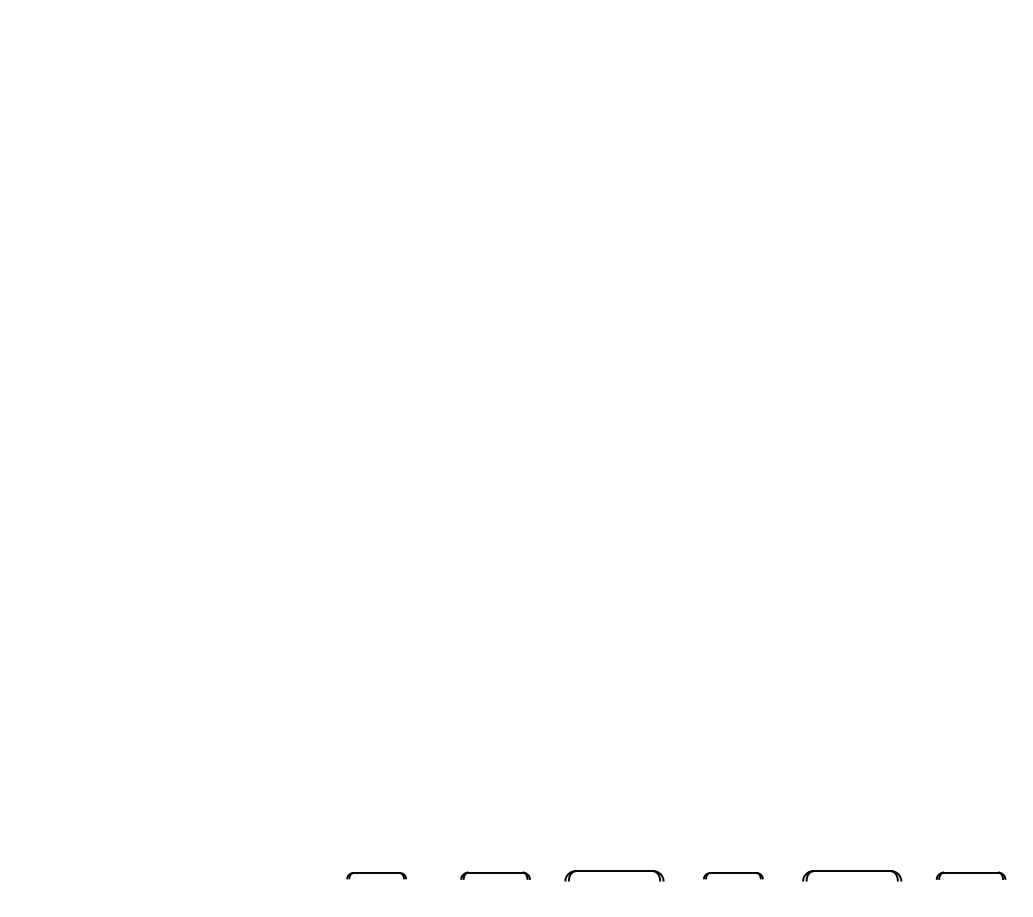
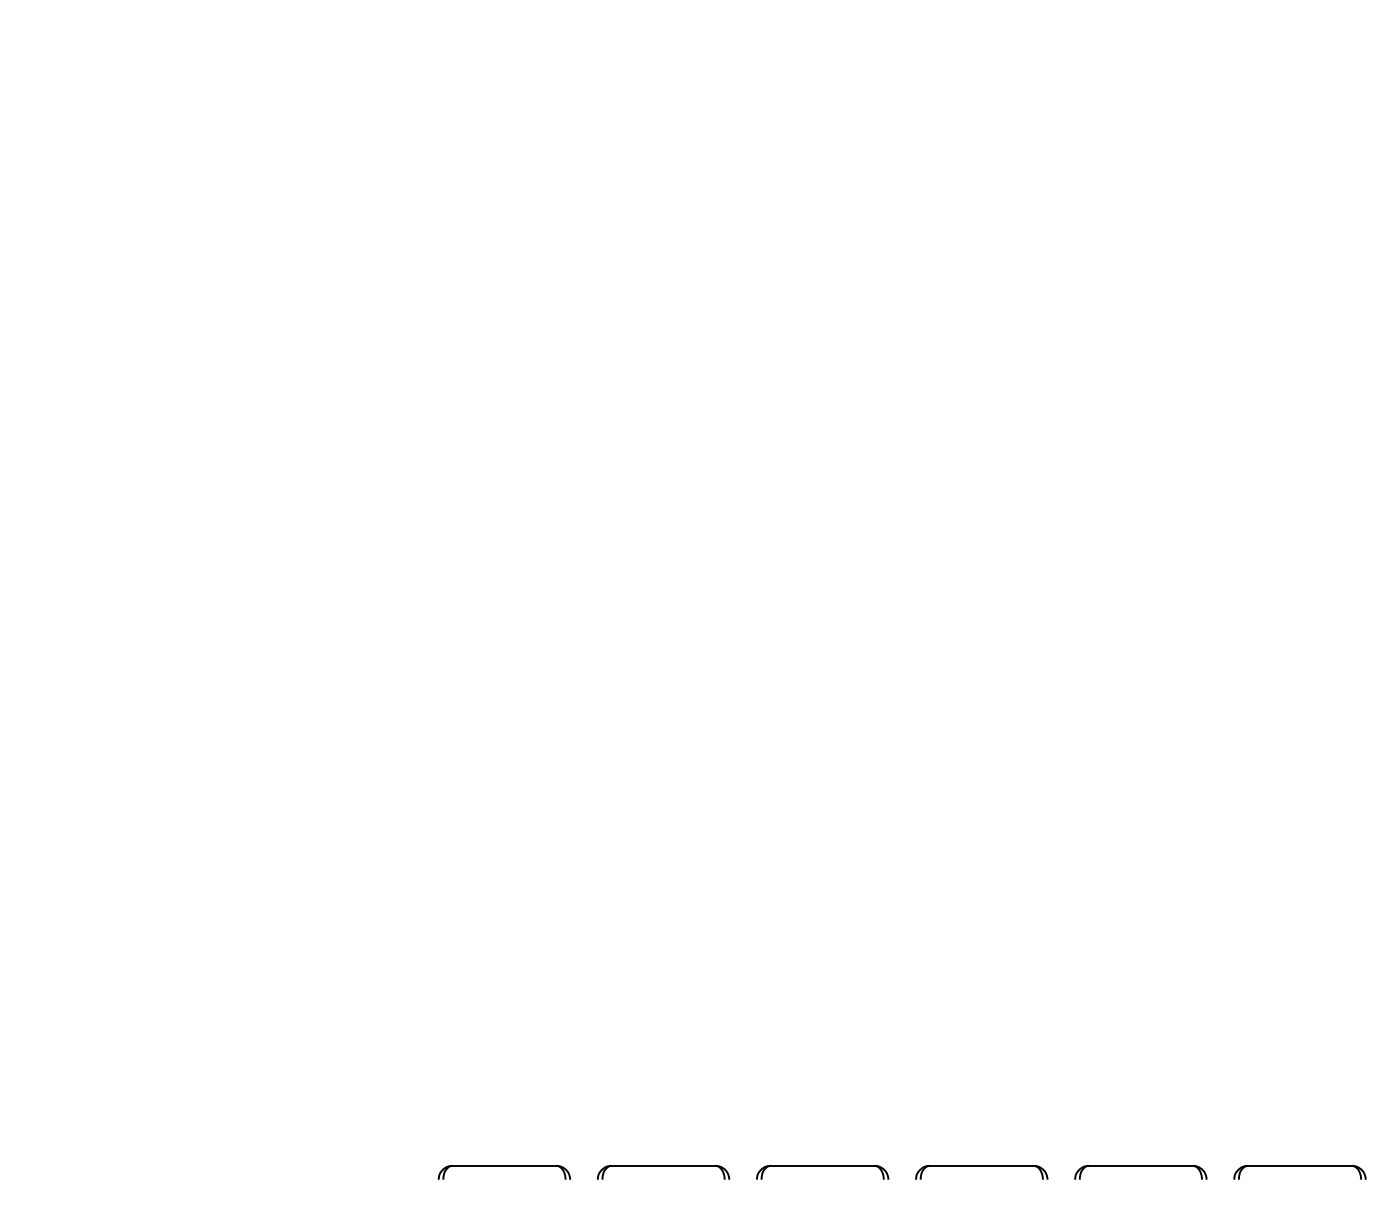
part: (376, 875) -> (504, 1171), size x1.67
part: (495, 875) -> (663, 1171), size x1.43
part: (733, 875) -> (981, 1171), size x1.67
part: (970, 875) -> (1299, 1171), size x1.43

